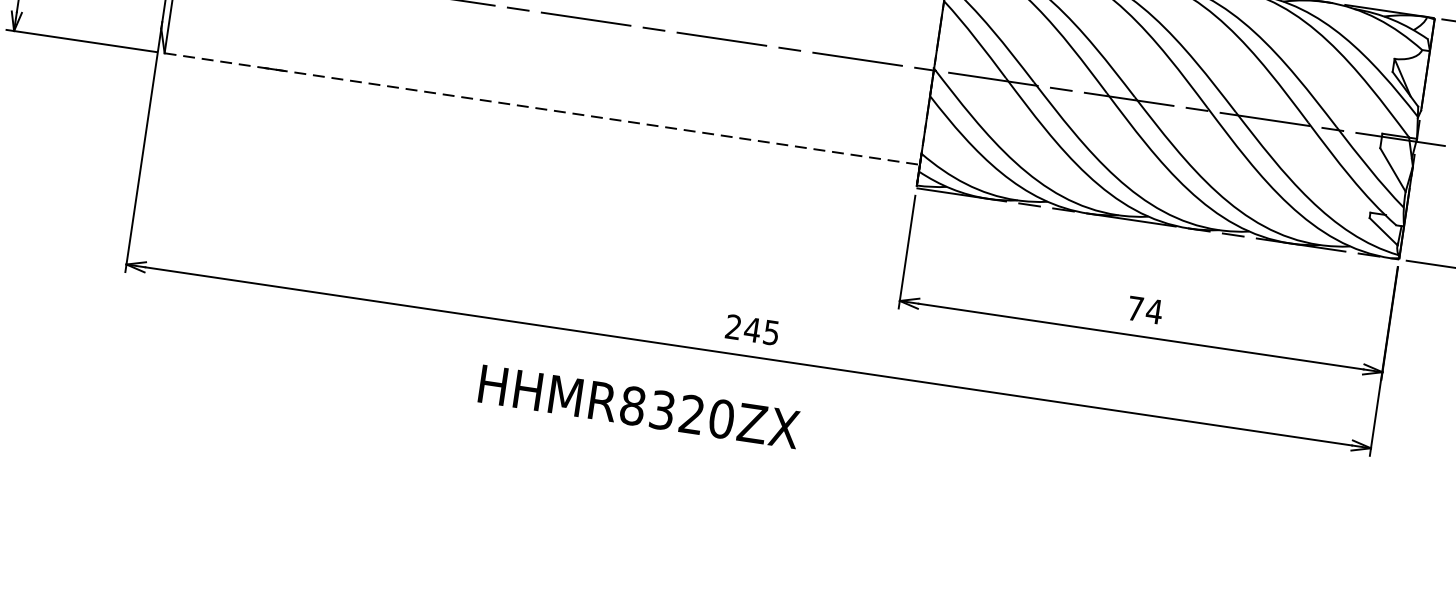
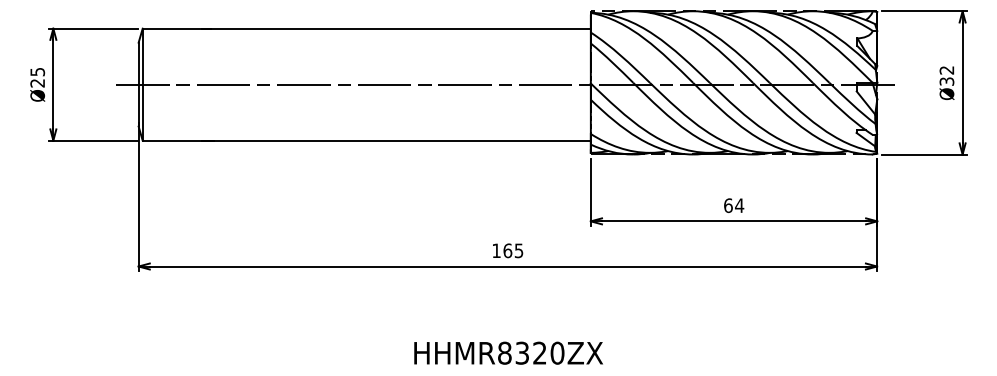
line: (543, 109) -> (367, 140), dashed -> solid
text: (1135, 308) -> (728, 205), 74 -> 64
text: (743, 328) -> (502, 250), 245 -> 165
text: (639, 405) -> (508, 352), moved

